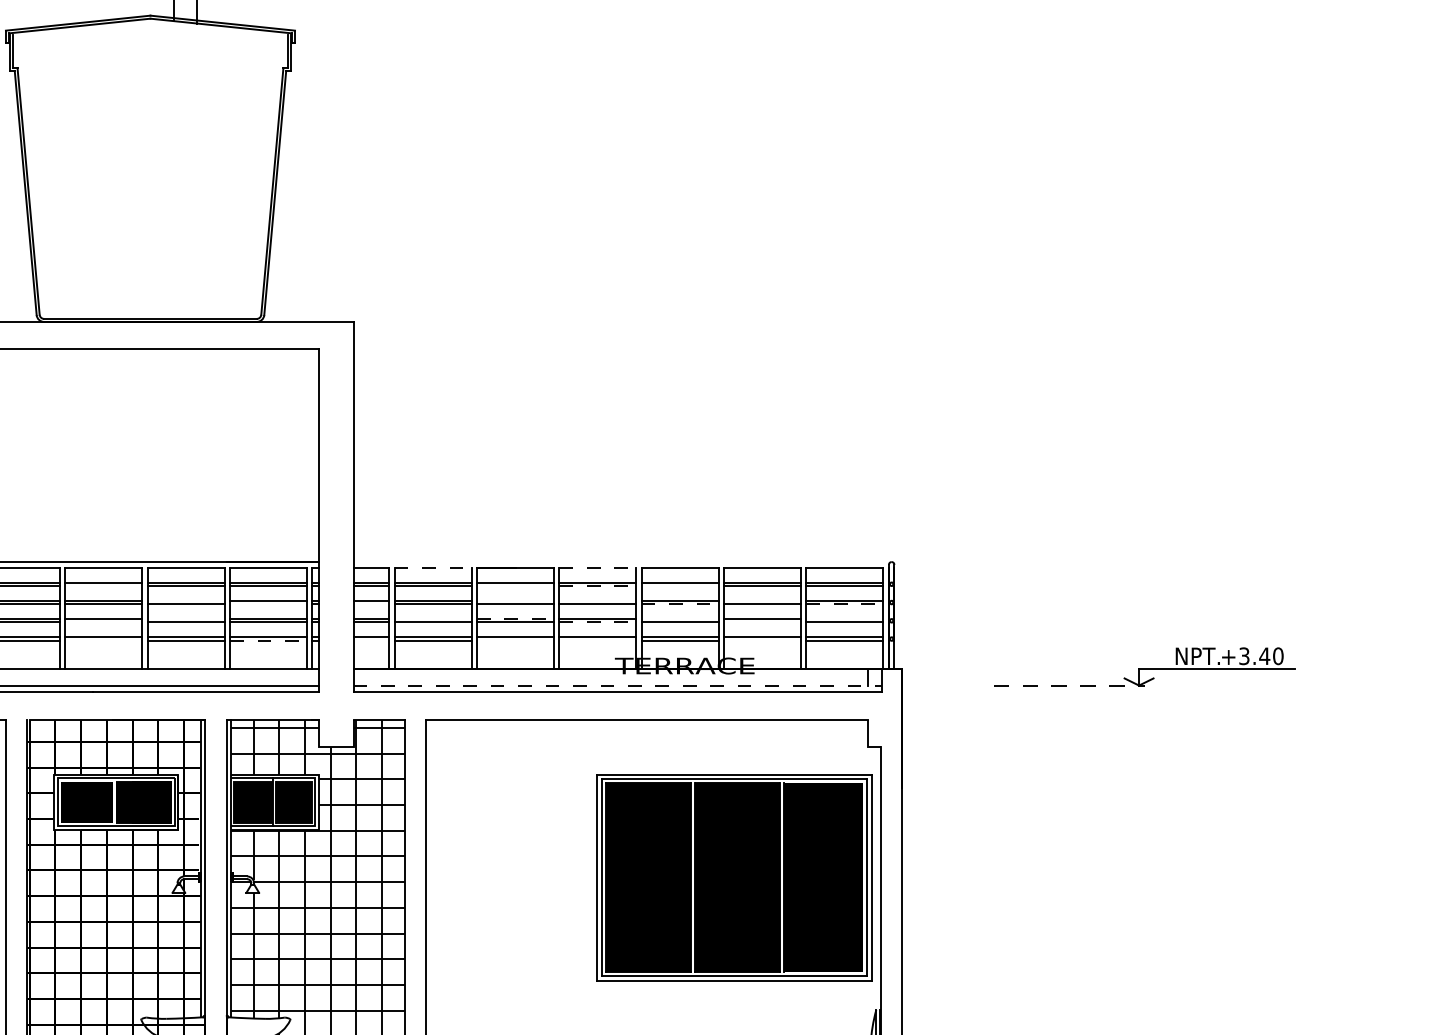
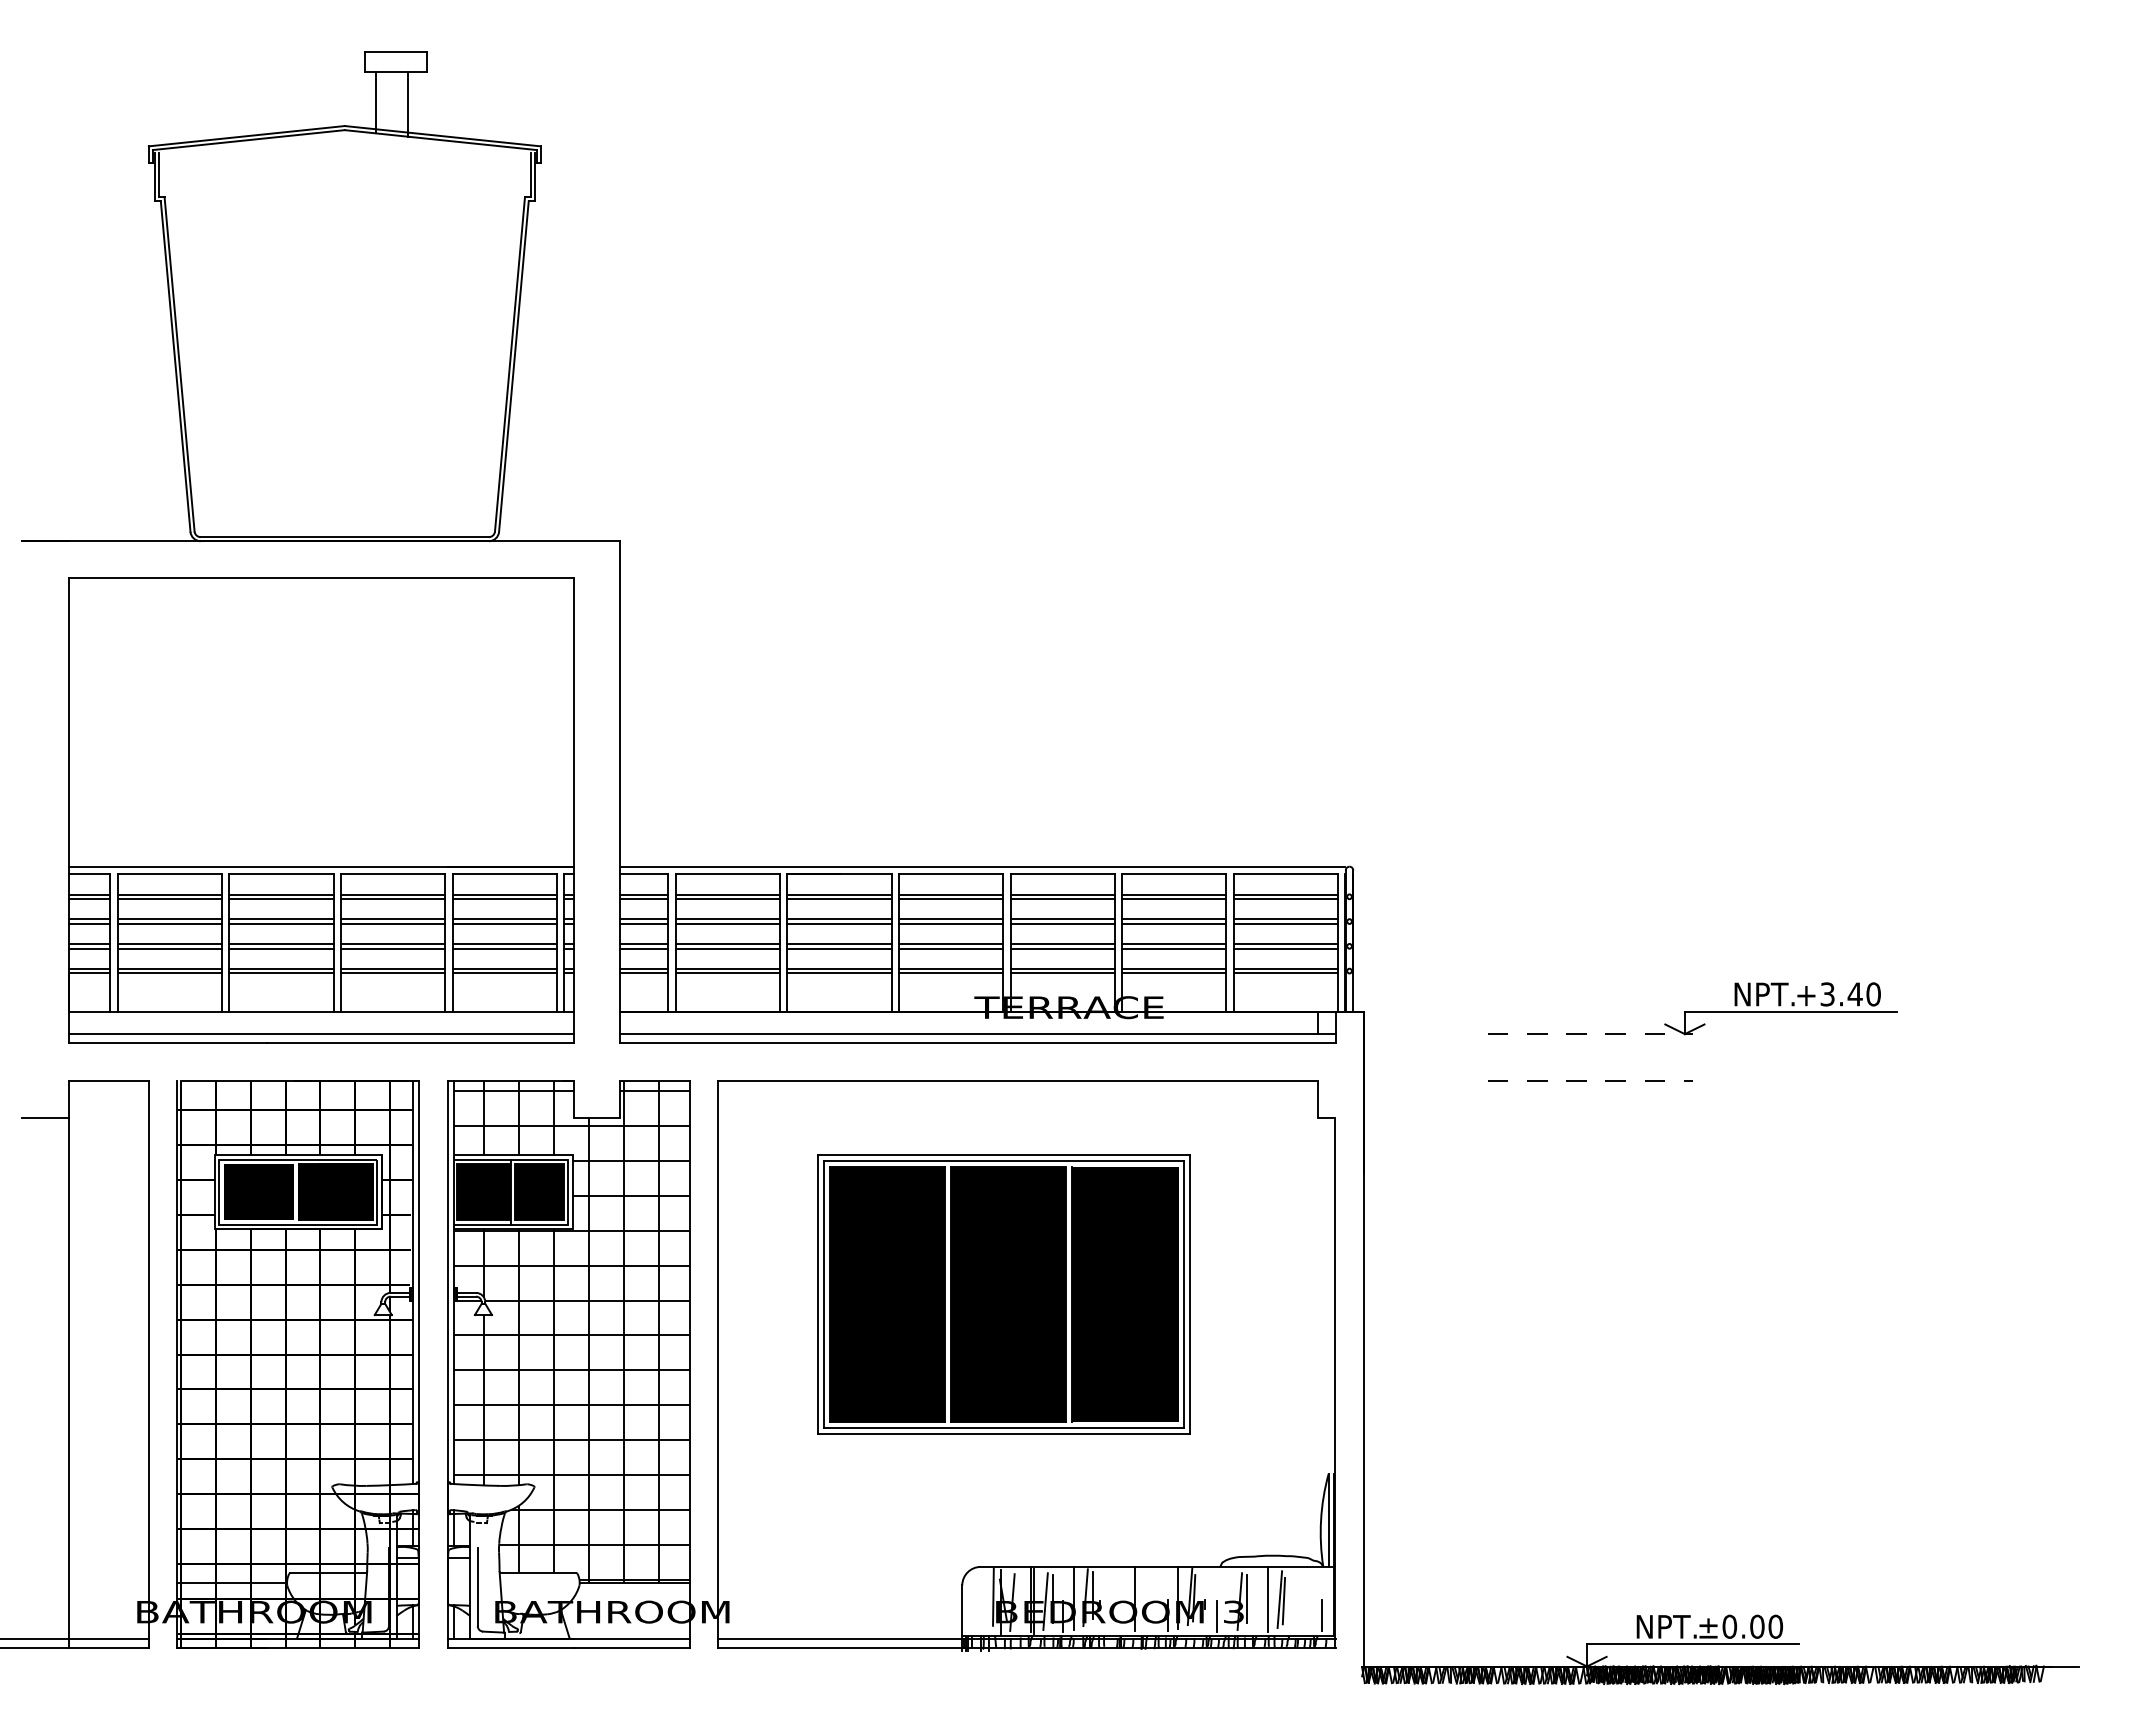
line: (620, 561) -> (982, 866), added
line: (433, 567) -> (728, 874), dashed -> solid
line: (598, 567) -> (951, 874), dashed -> solid
line: (103, 586) -> (281, 899), added
line: (515, 586) -> (839, 899), added
line: (598, 586) -> (951, 899), dashed -> solid
line: (679, 586) -> (1062, 899), added
line: (186, 601) -> (393, 919), added
line: (515, 601) -> (839, 919), added
line: (598, 601) -> (951, 919), added
line: (762, 601) -> (1174, 919), added
line: (268, 603) -> (504, 923), added
line: (371, 603) -> (644, 923), added
line: (680, 603) -> (1063, 923), dashed -> solid
line: (845, 603) -> (1286, 923), dashed -> solid
line: (186, 619) -> (393, 944), added
line: (432, 619) -> (727, 944), added
line: (516, 619) -> (840, 944), dashed -> solid
line: (679, 619) -> (1062, 944), added
line: (844, 619) -> (1285, 944), added
line: (103, 622) -> (281, 948), added
line: (598, 622) -> (951, 948), dashed -> solid
line: (762, 622) -> (1174, 948), added
line: (103, 640) -> (281, 973), added
line: (269, 640) -> (505, 973), dashed -> solid
line: (371, 640) -> (644, 973), added
line: (515, 640) -> (839, 973), added
line: (598, 640) -> (951, 973), added
line: (762, 640) -> (1174, 973), added
line: (617, 685) -> (978, 1034), dashed -> solid
line: (1066, 719) -> (1586, 1080), added
part: (733, 877) -> (1003, 1294), moved

